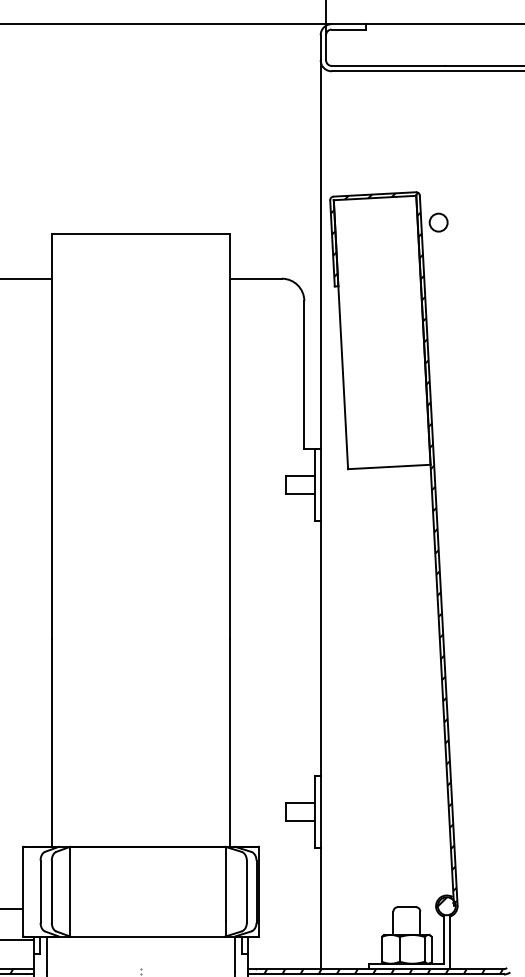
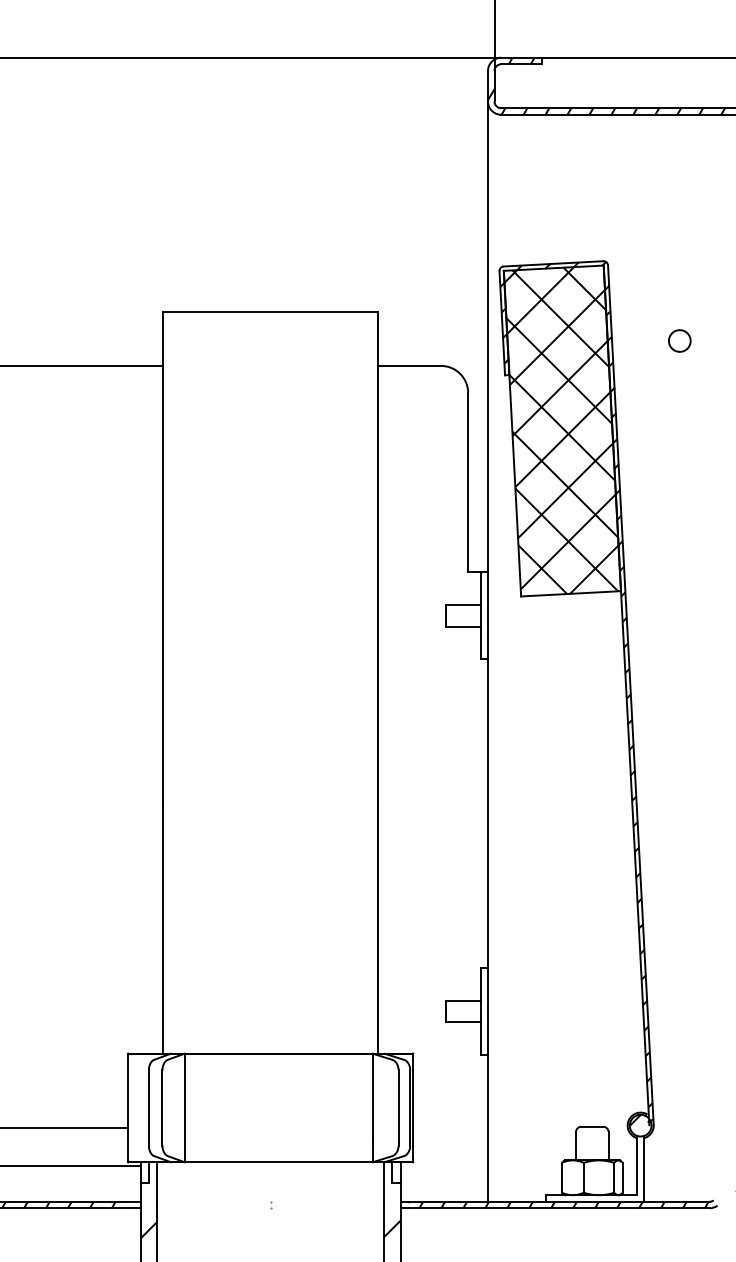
hatch: (418, 47) -> (606, 85), added
circle: (438, 222) -> (679, 340), moved
hatch: (381, 332) -> (561, 430), added

